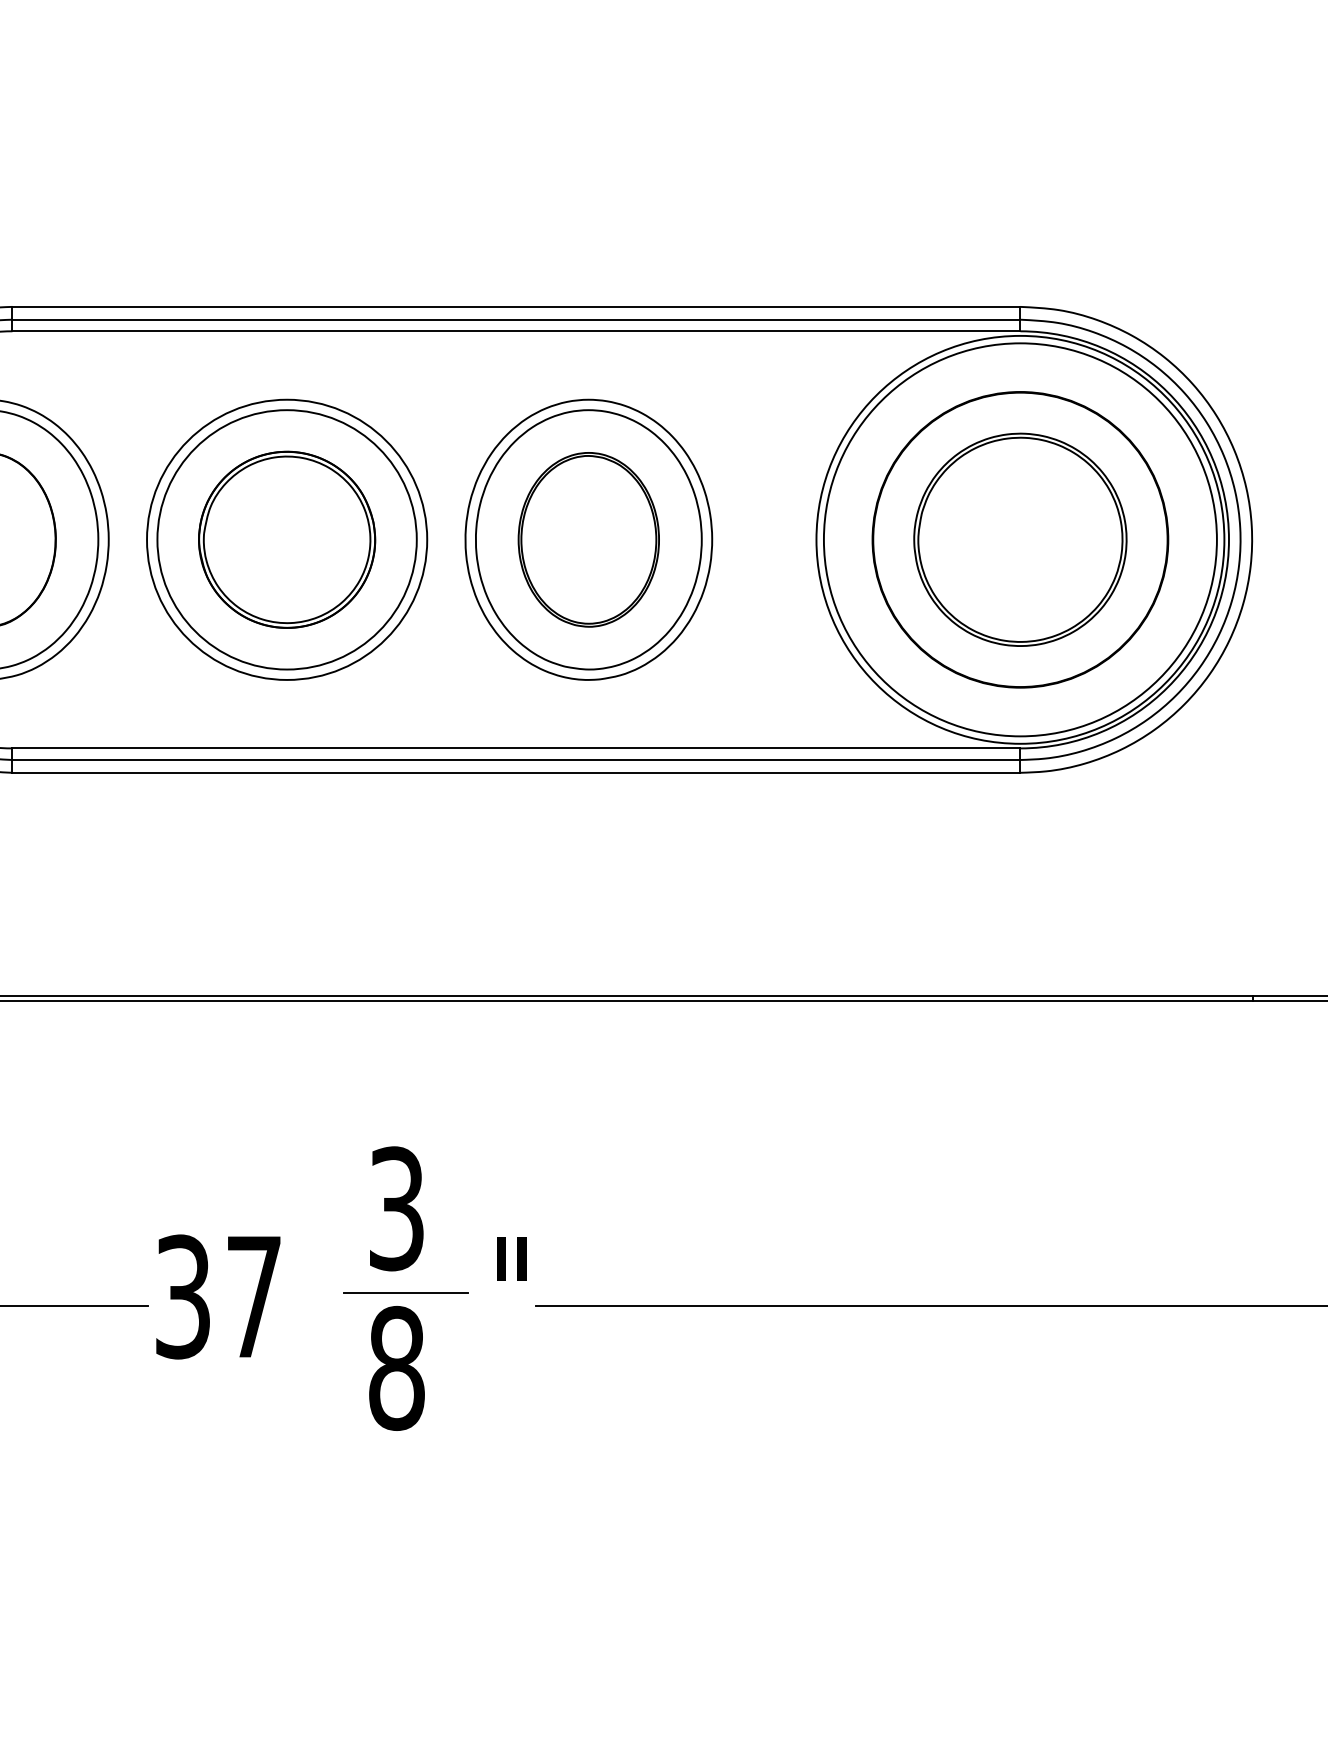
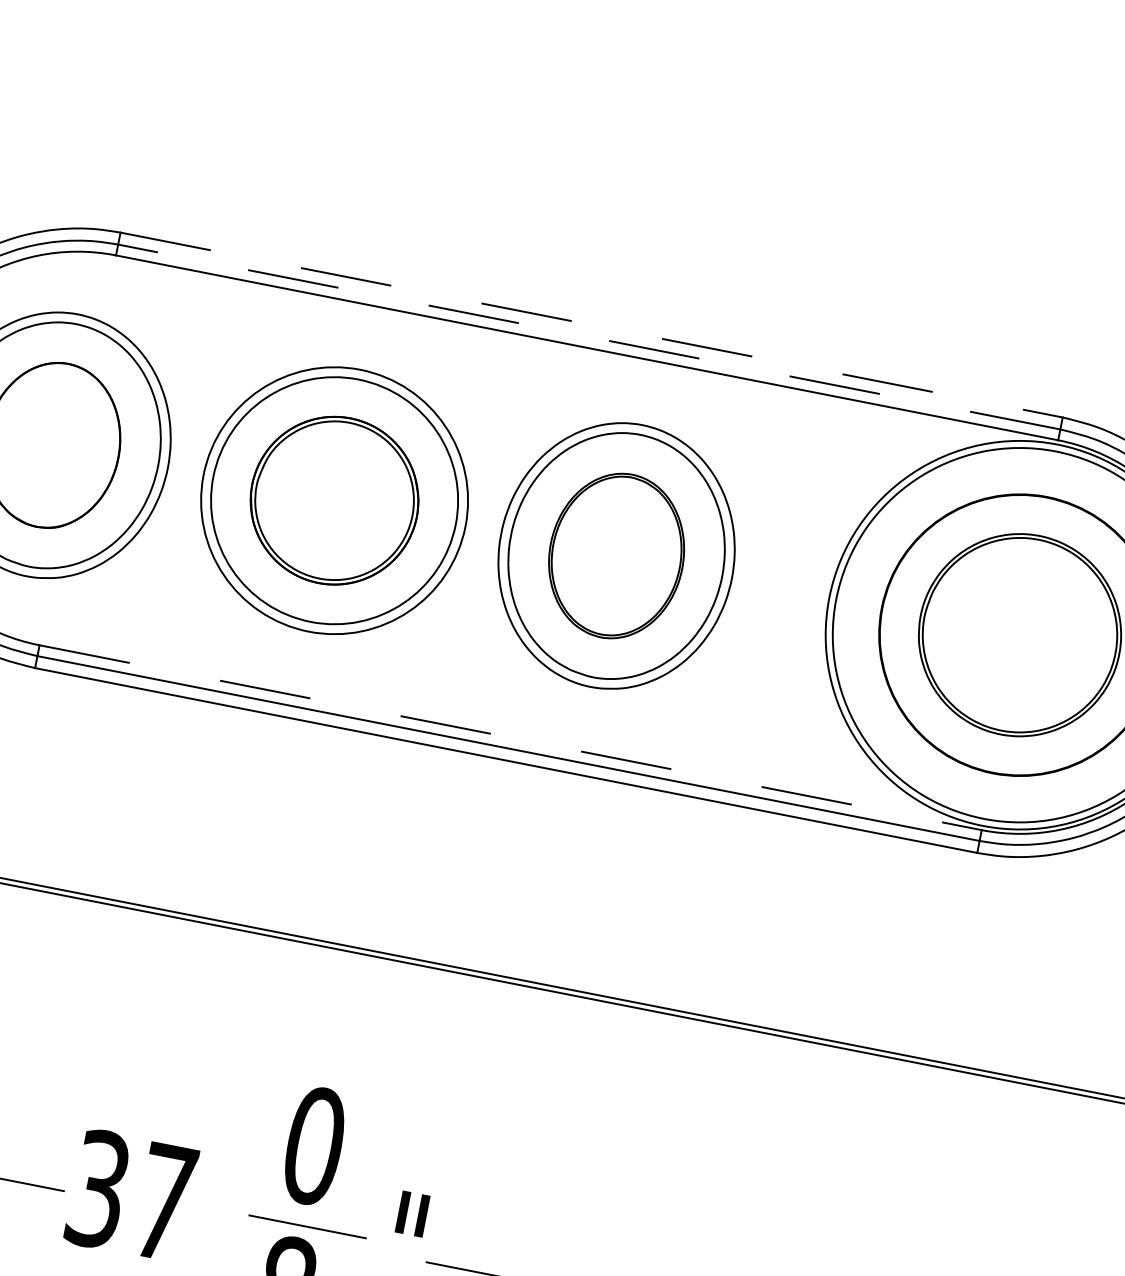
line: (516, 306) -> (591, 324), solid -> dashed
line: (516, 319) -> (589, 336), solid -> dashed
line: (516, 748) -> (510, 737), solid -> dashed
text: (397, 1208) -> (315, 1145), 3 -> 0

